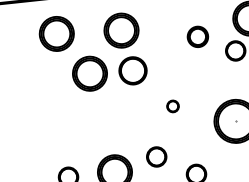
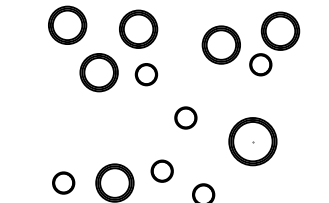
part: (197, 36) -> (220, 44), size x1.67
part: (133, 70) -> (146, 74), size x0.71
circle: (172, 106) -> (185, 117), size x1.67

